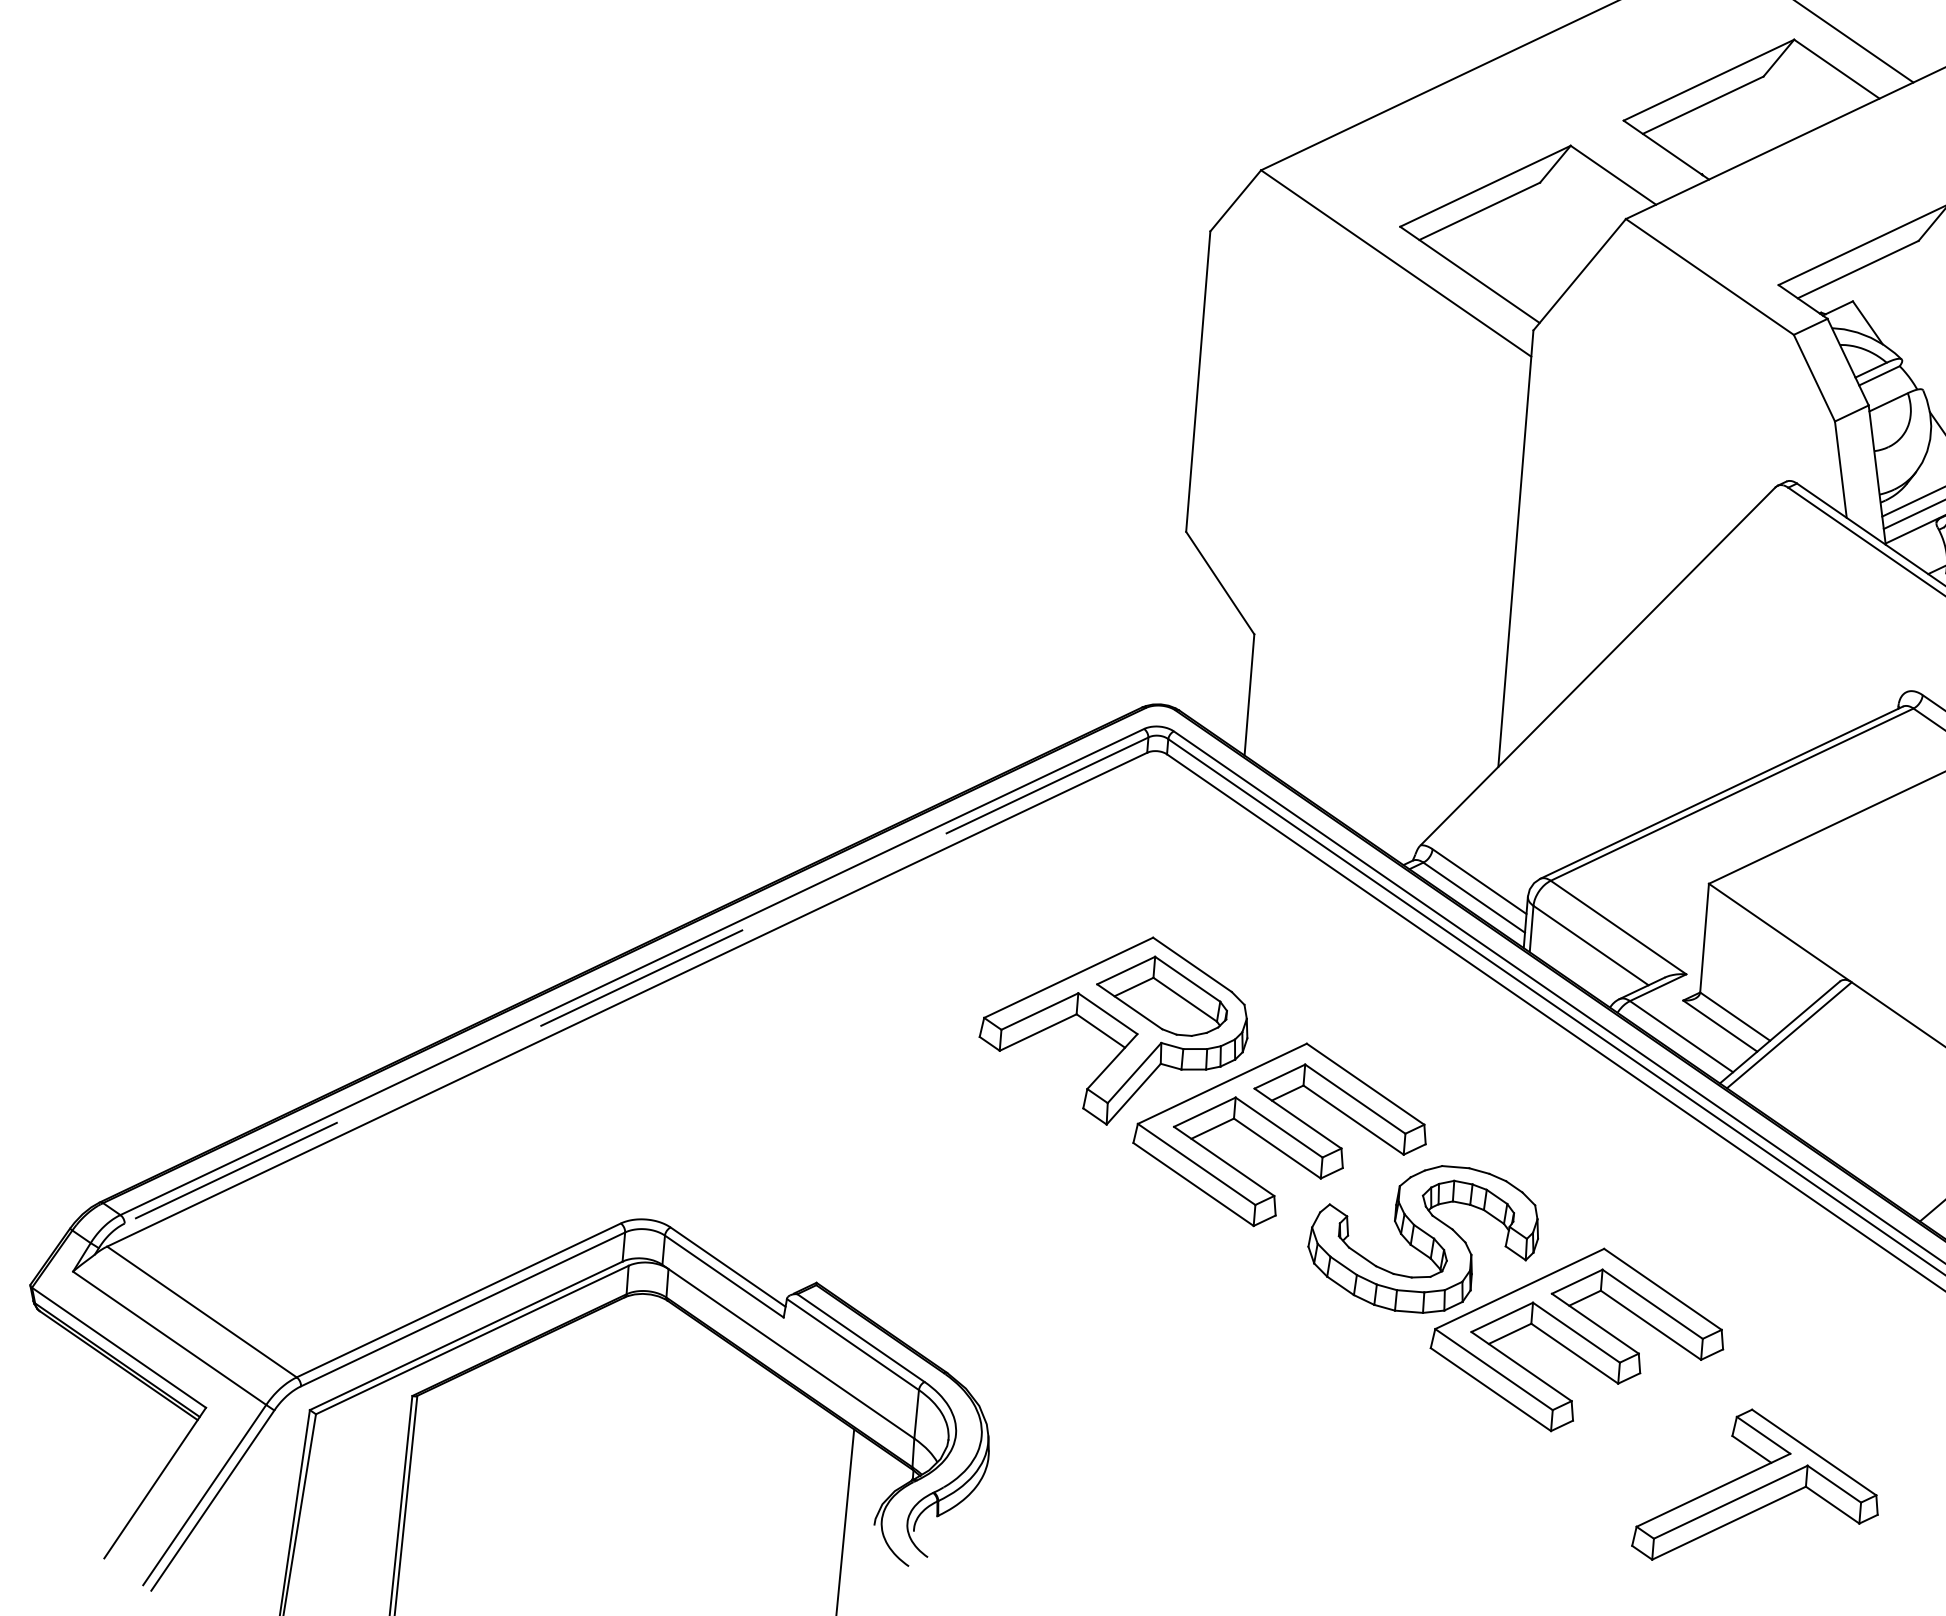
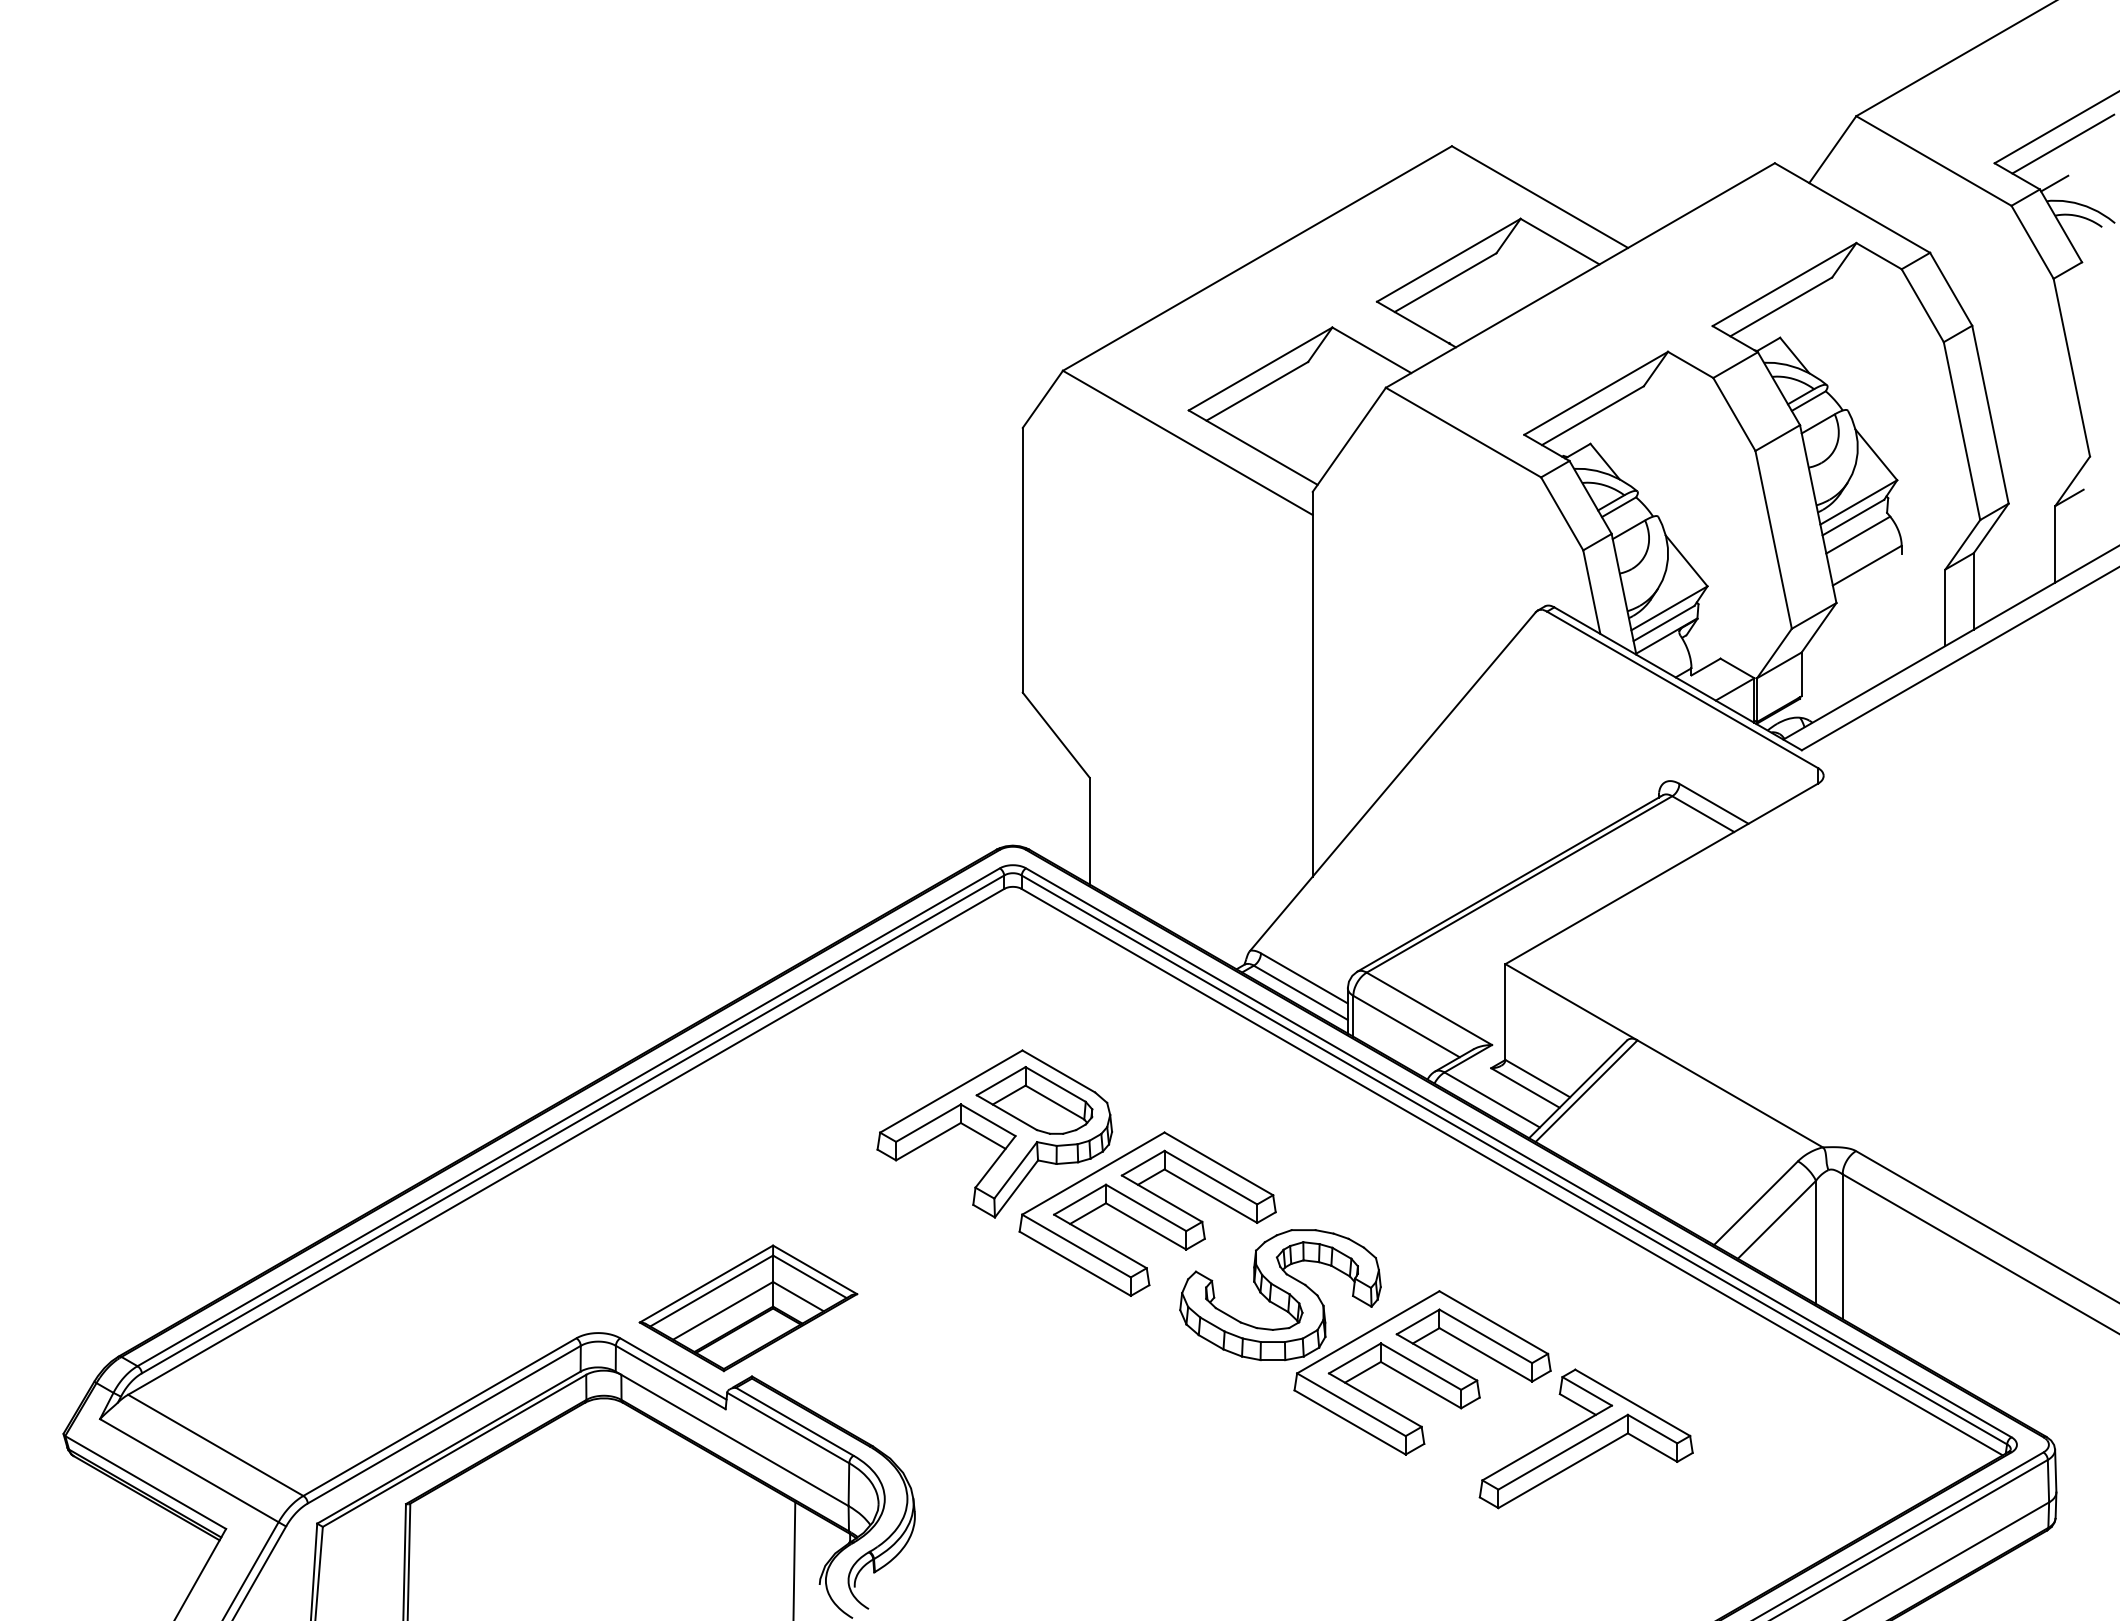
line: (637, 980) -> (573, 1124), dashed -> solid
part: (818, 1205) -> (748, 1308), added
part: (1757, 1488) -> (1585, 1438), moved

